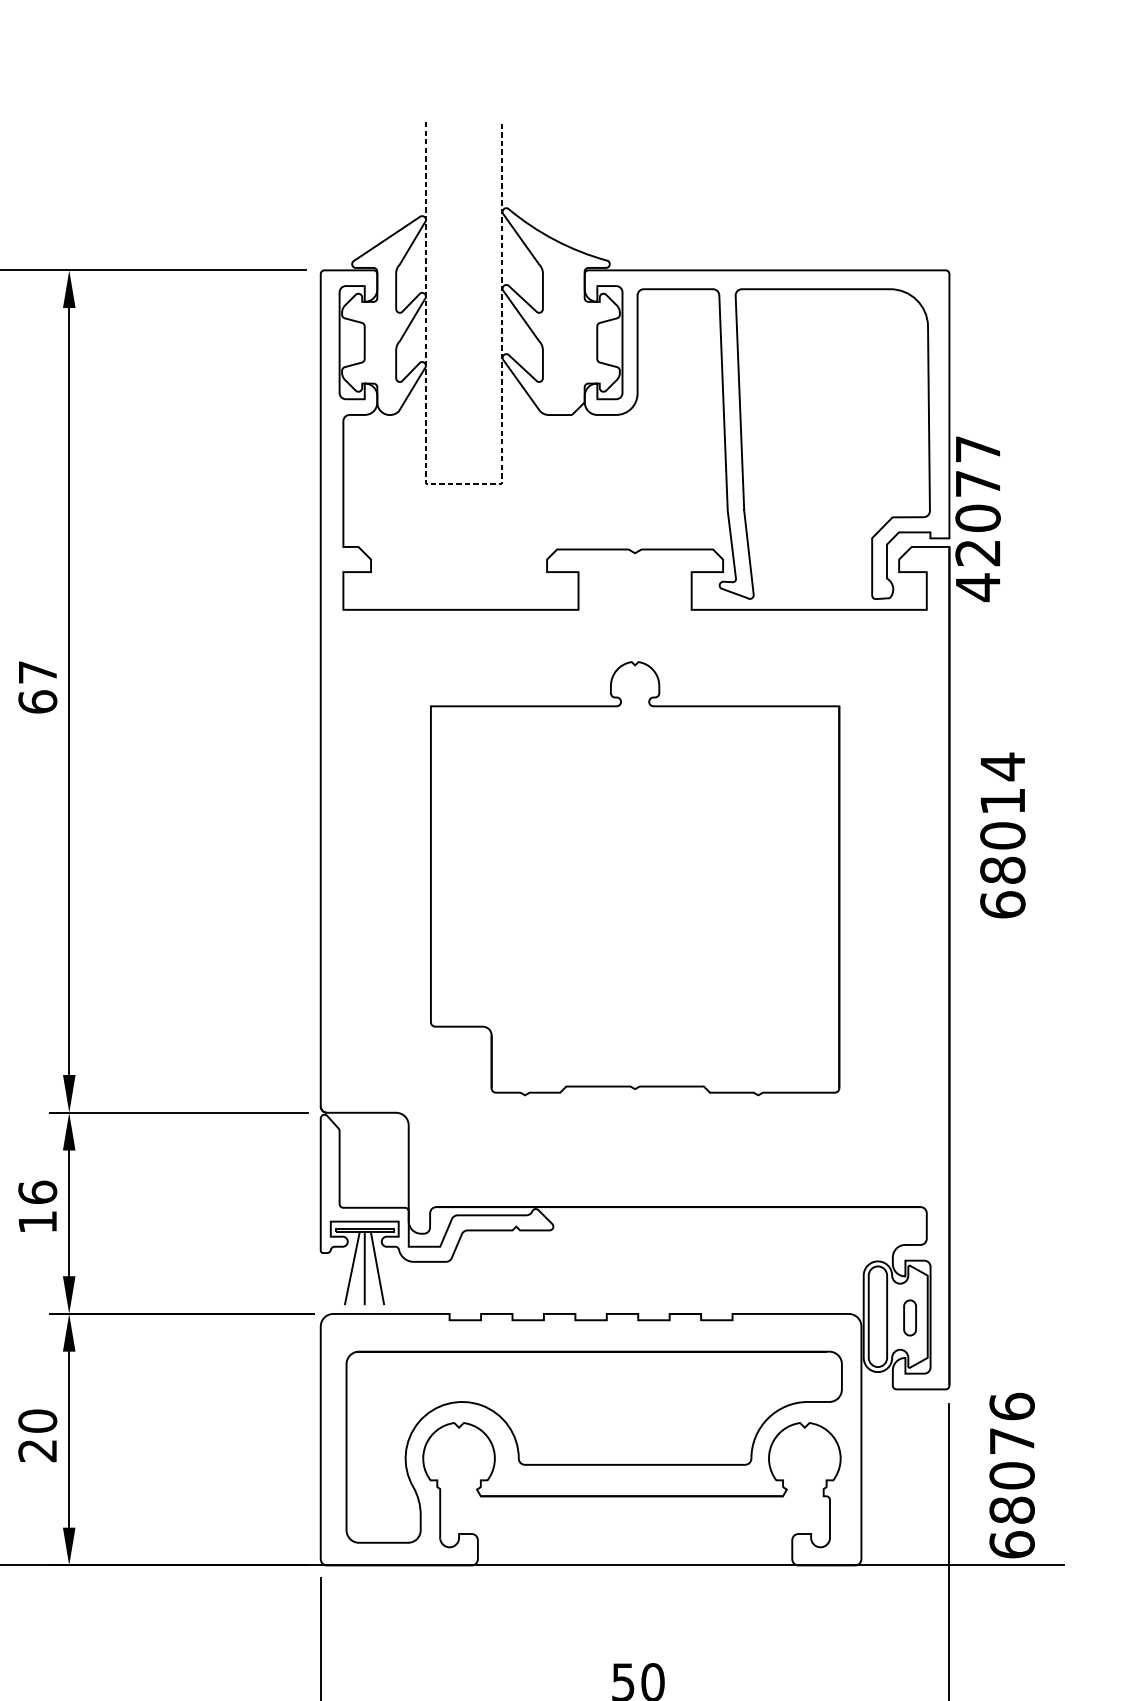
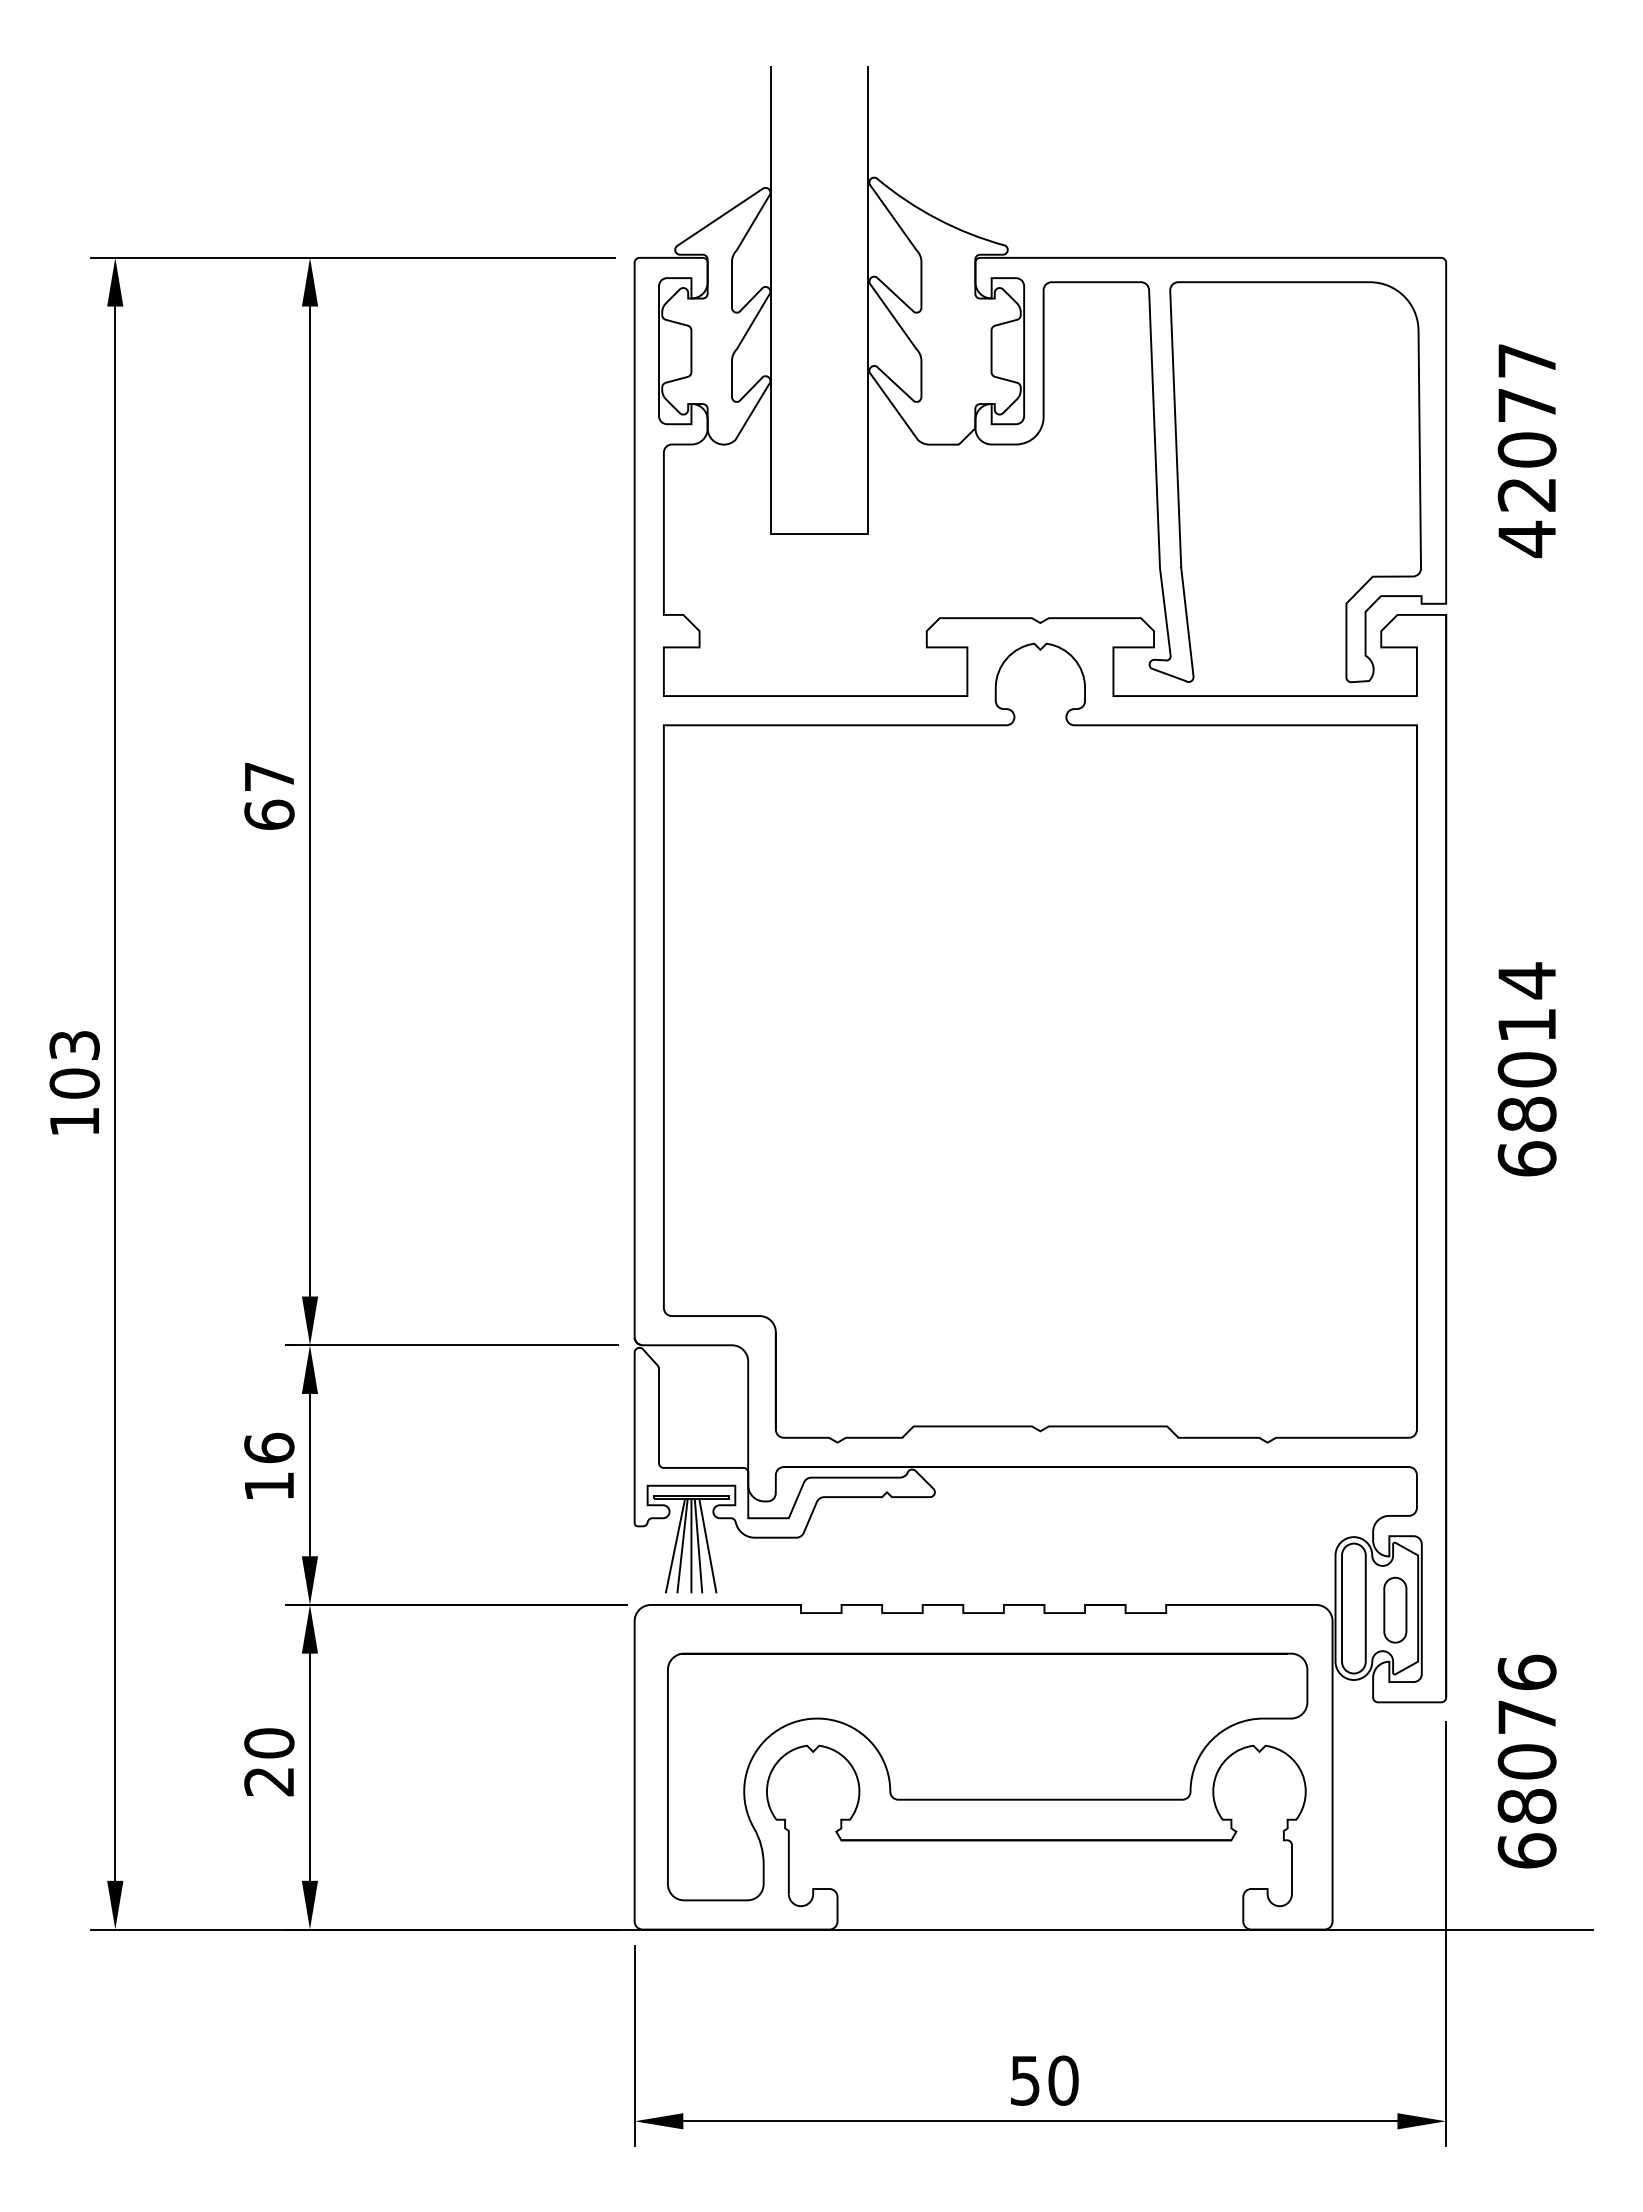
line: (463, 483) -> (819, 533), dashed -> solid
text: (977, 518) -> (1526, 450), moved
text: (1002, 835) -> (1526, 1069), moved
part: (635, 878) -> (1040, 1042), size x1.43
line: (357, 1268) -> (682, 1546), added
line: (370, 1268) -> (698, 1546), added
part: (910, 1317) -> (1395, 1609), size x1.43
text: (1011, 1475) -> (1526, 1761), moved

